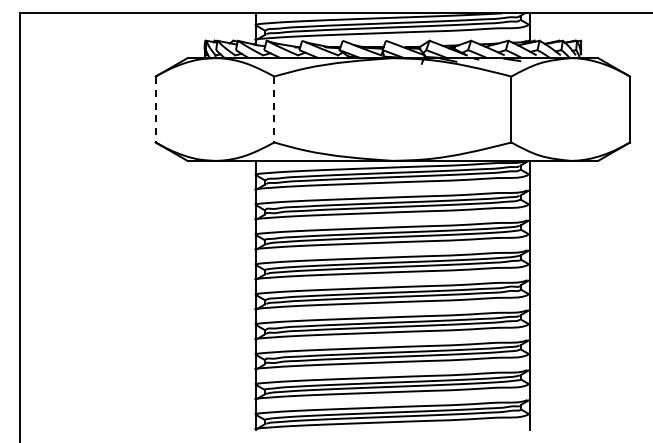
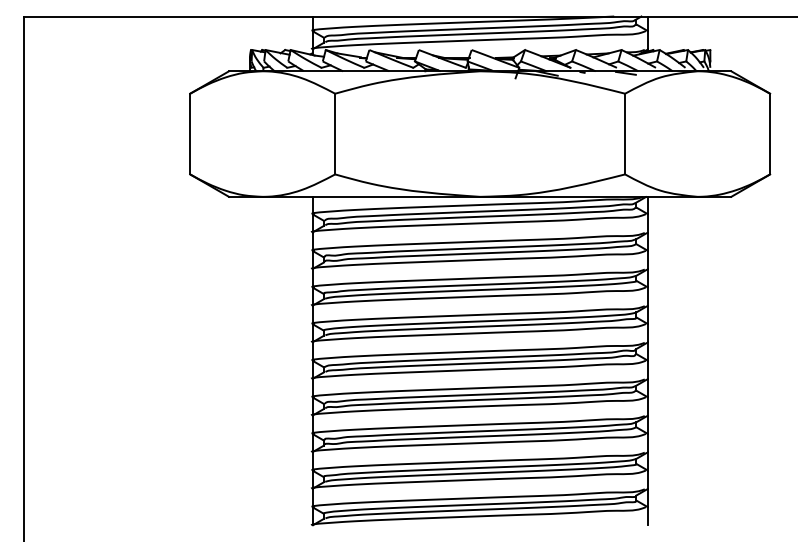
line: (155, 109) -> (189, 134), dashed -> solid
line: (274, 109) -> (335, 134), dashed -> solid

